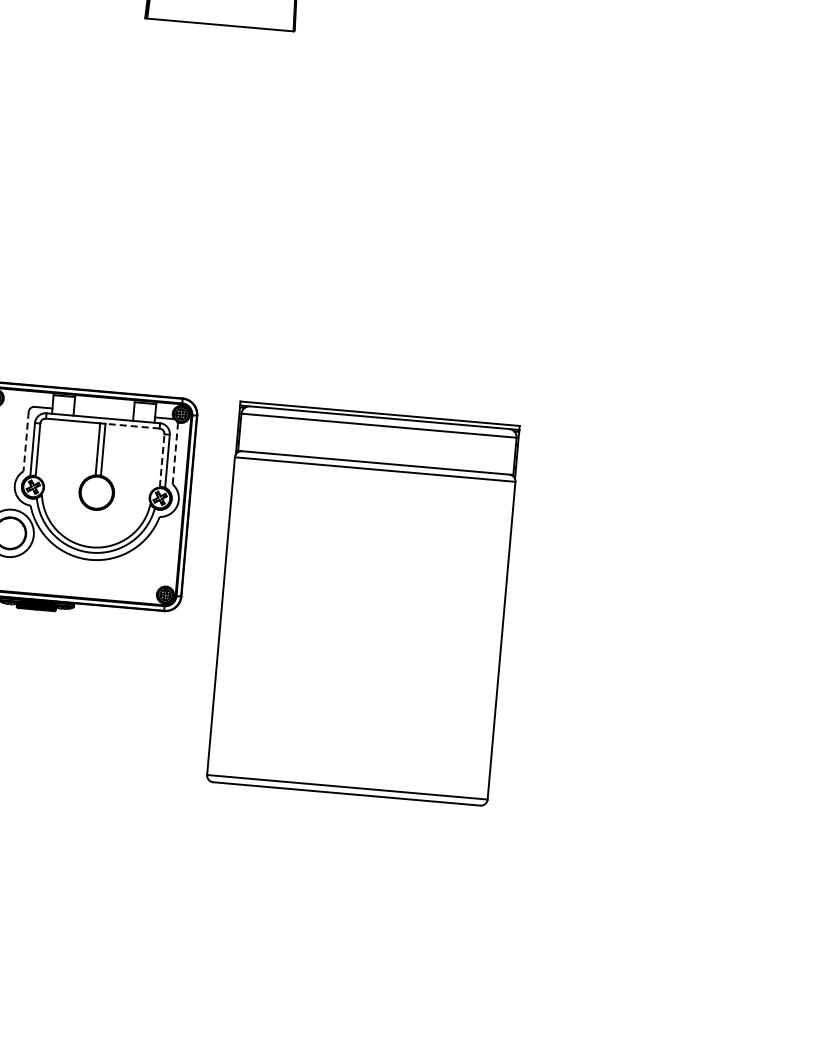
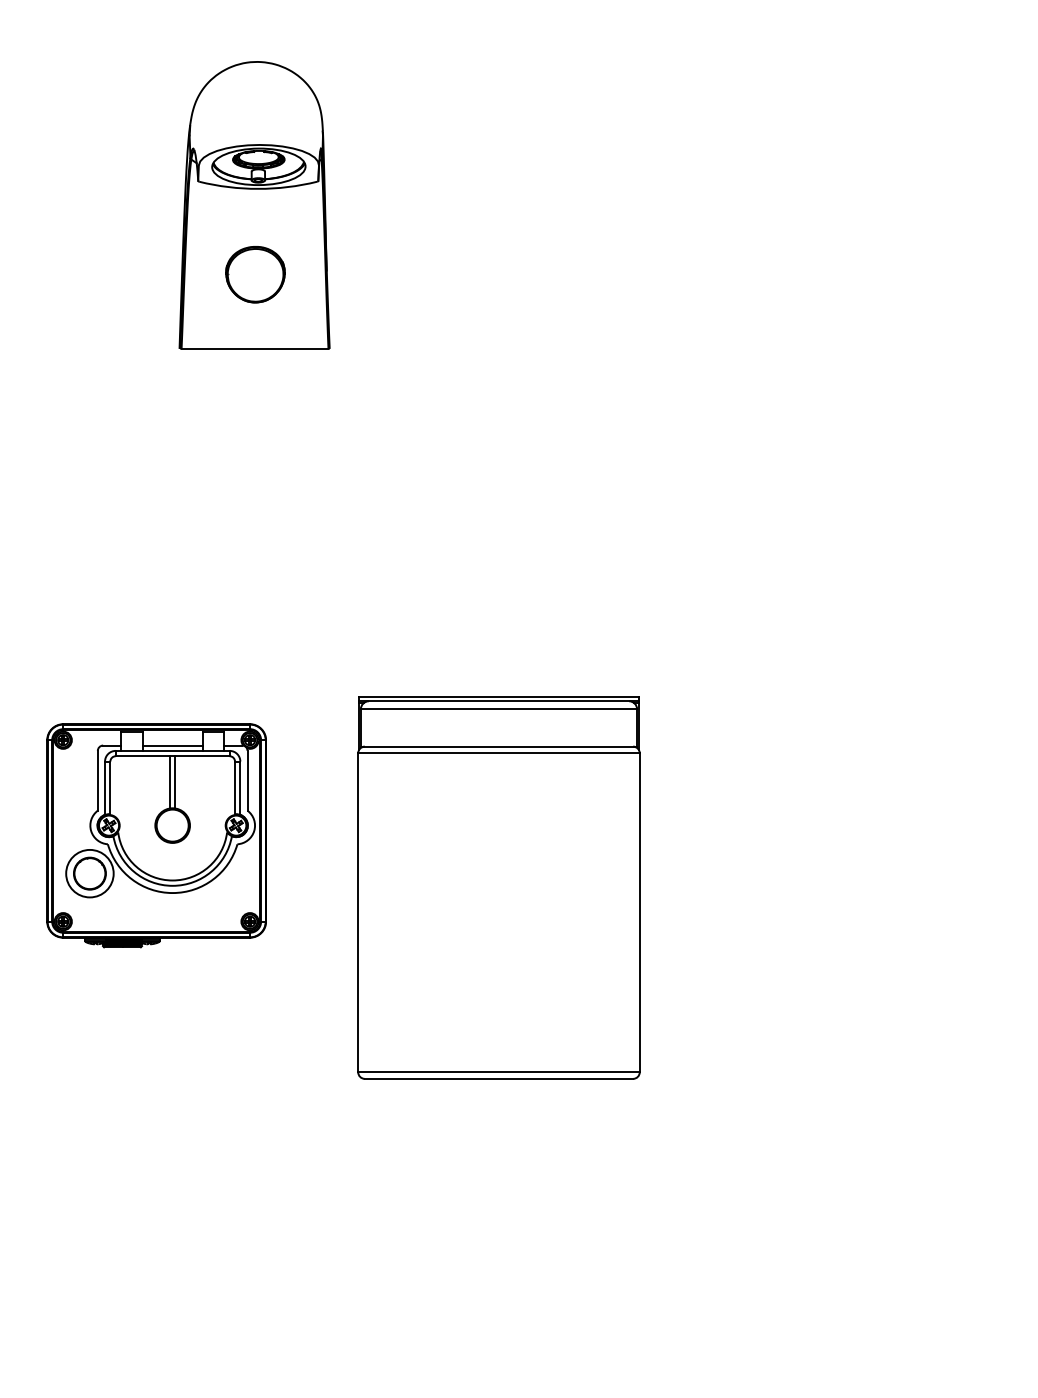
line: (103, 412) -> (172, 745), added
line: (132, 426) -> (202, 756), dashed -> solid
line: (25, 441) -> (97, 780), dashed -> solid
line: (175, 454) -> (247, 780), dashed -> solid
line: (162, 460) -> (235, 787), dashed -> solid
part: (362, 603) -> (498, 887), moved

